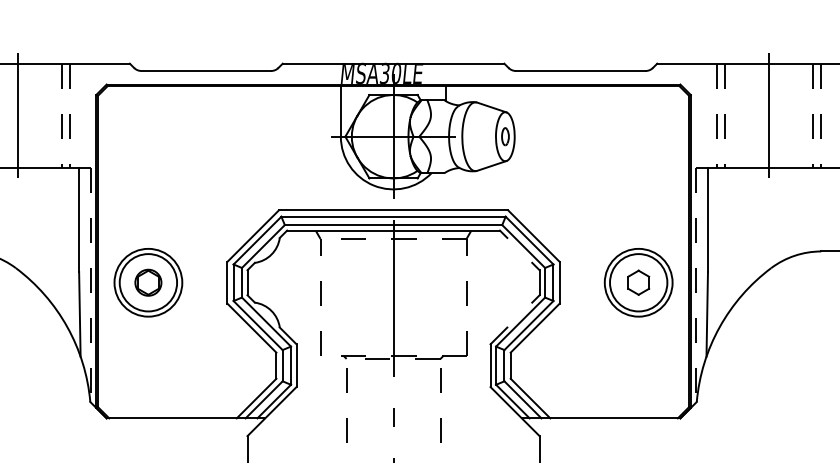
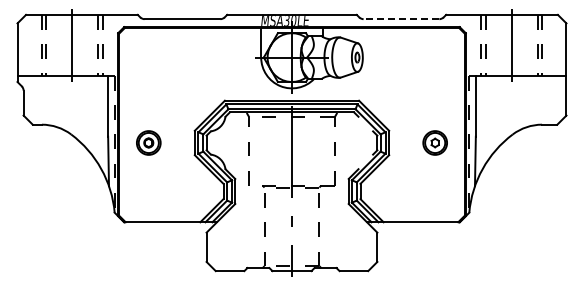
line: (580, 71) -> (401, 19), solid -> dashed
part: (148, 281) -> (148, 142), size x0.6
part: (637, 281) -> (434, 142), size x0.6

